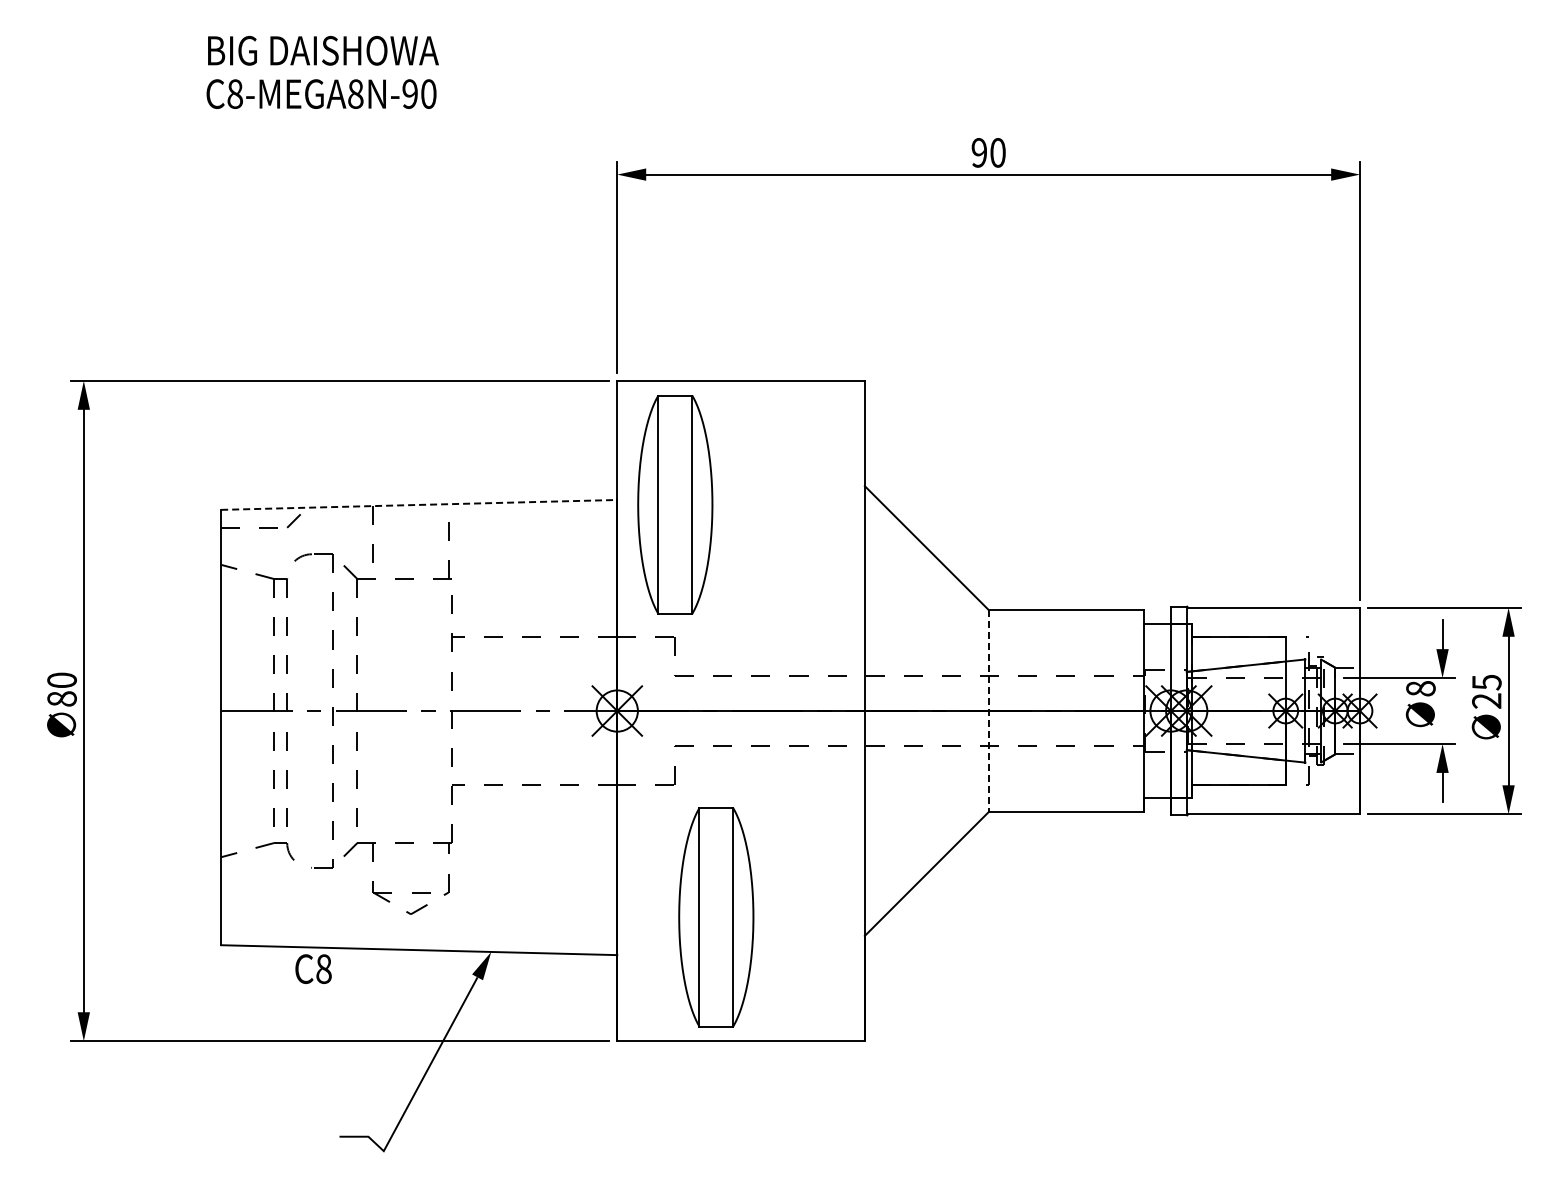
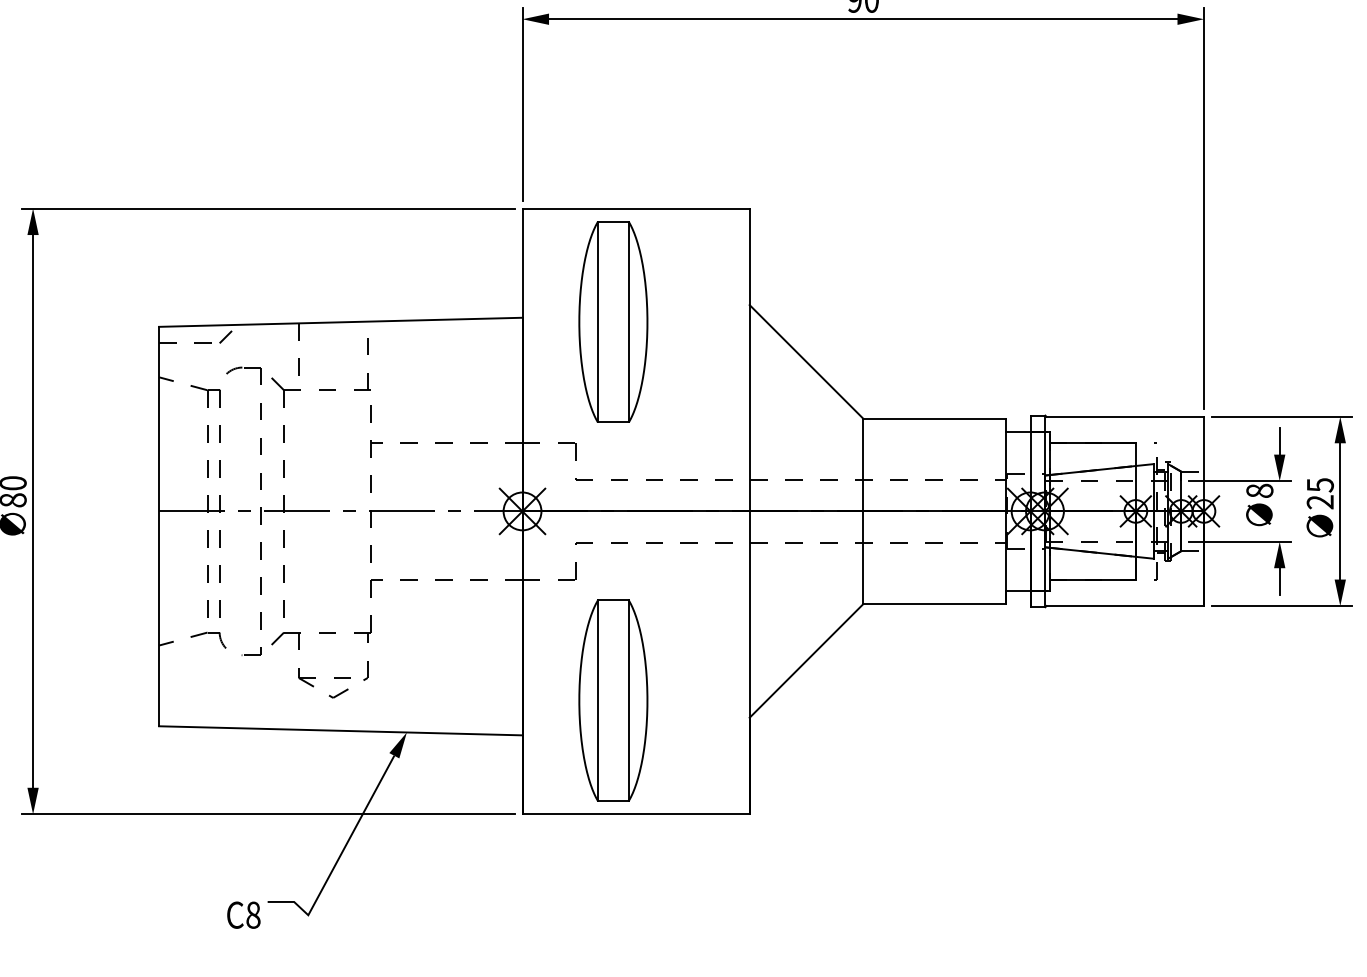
line: (419, 504) -> (341, 321), dashed -> solid
part: (675, 504) -> (613, 321), moved
line: (988, 711) -> (863, 511), dashed -> solid
text: (313, 968) -> (243, 914), moved

